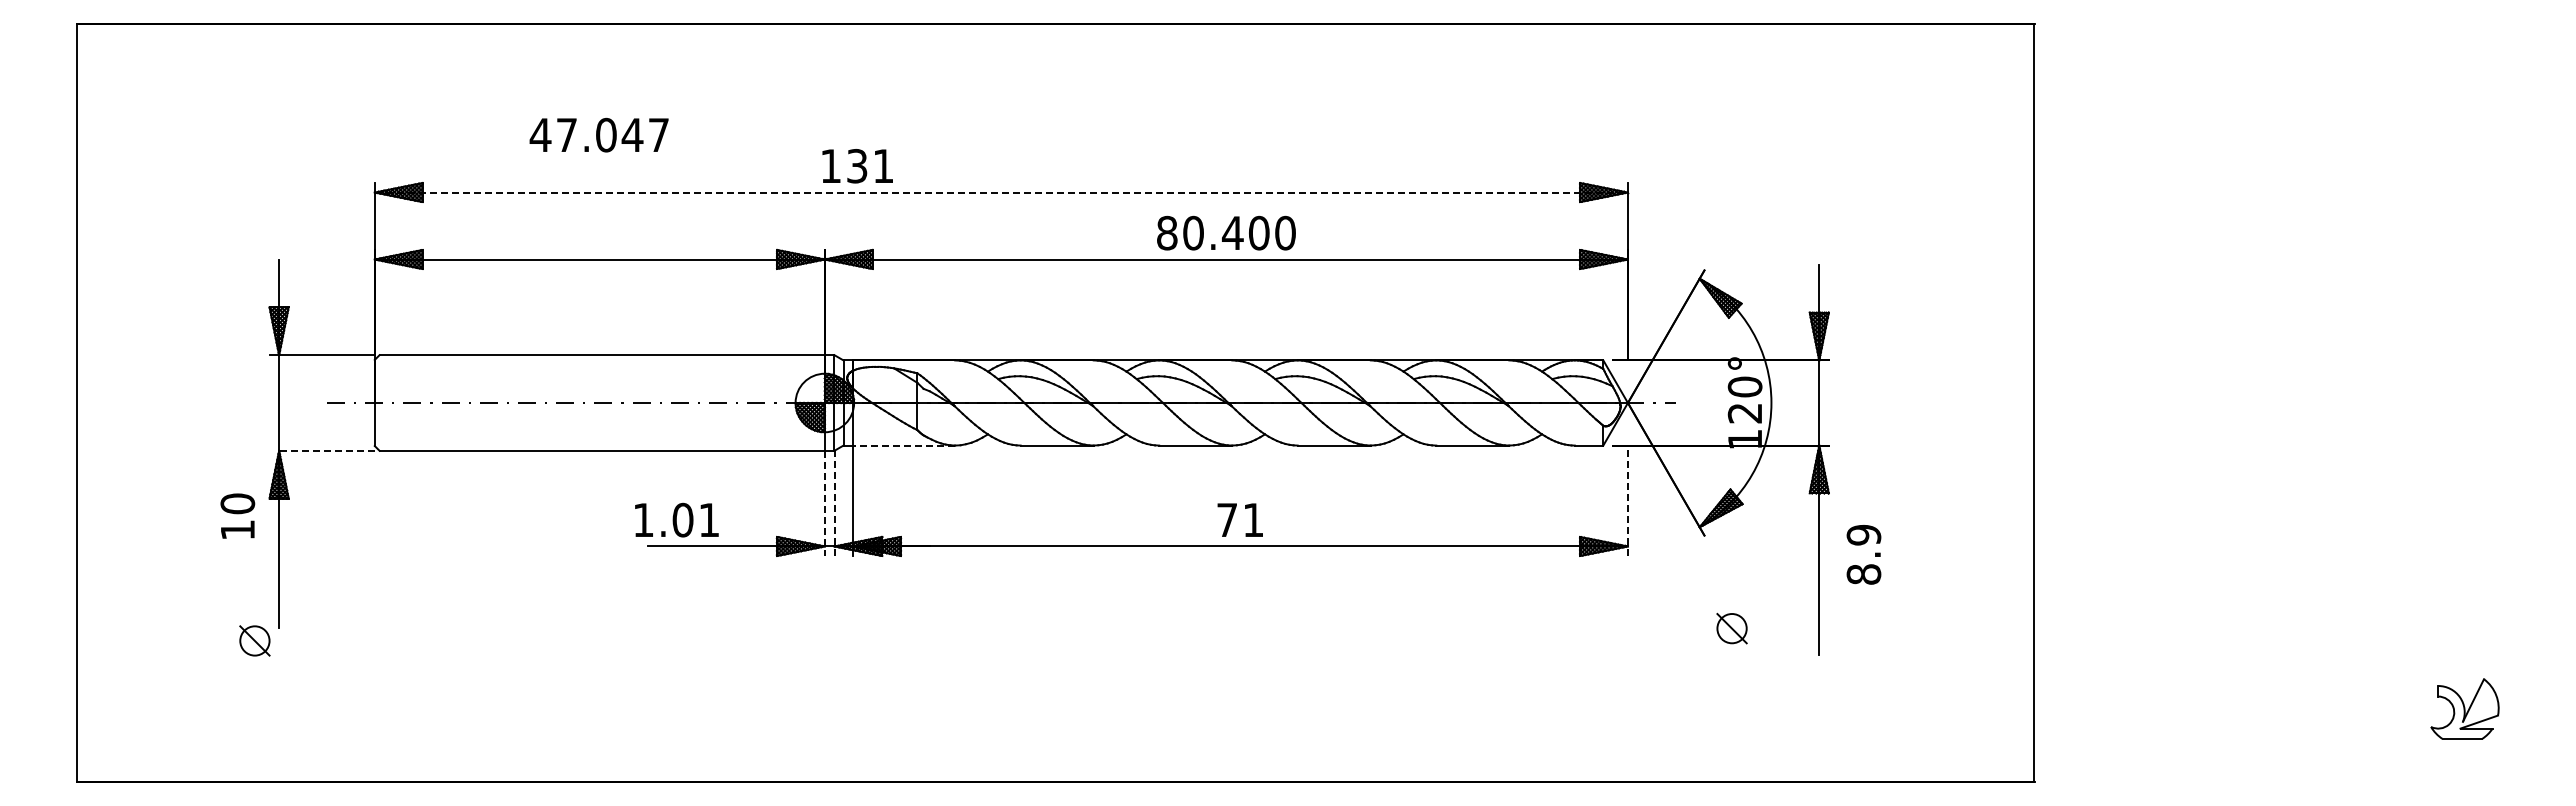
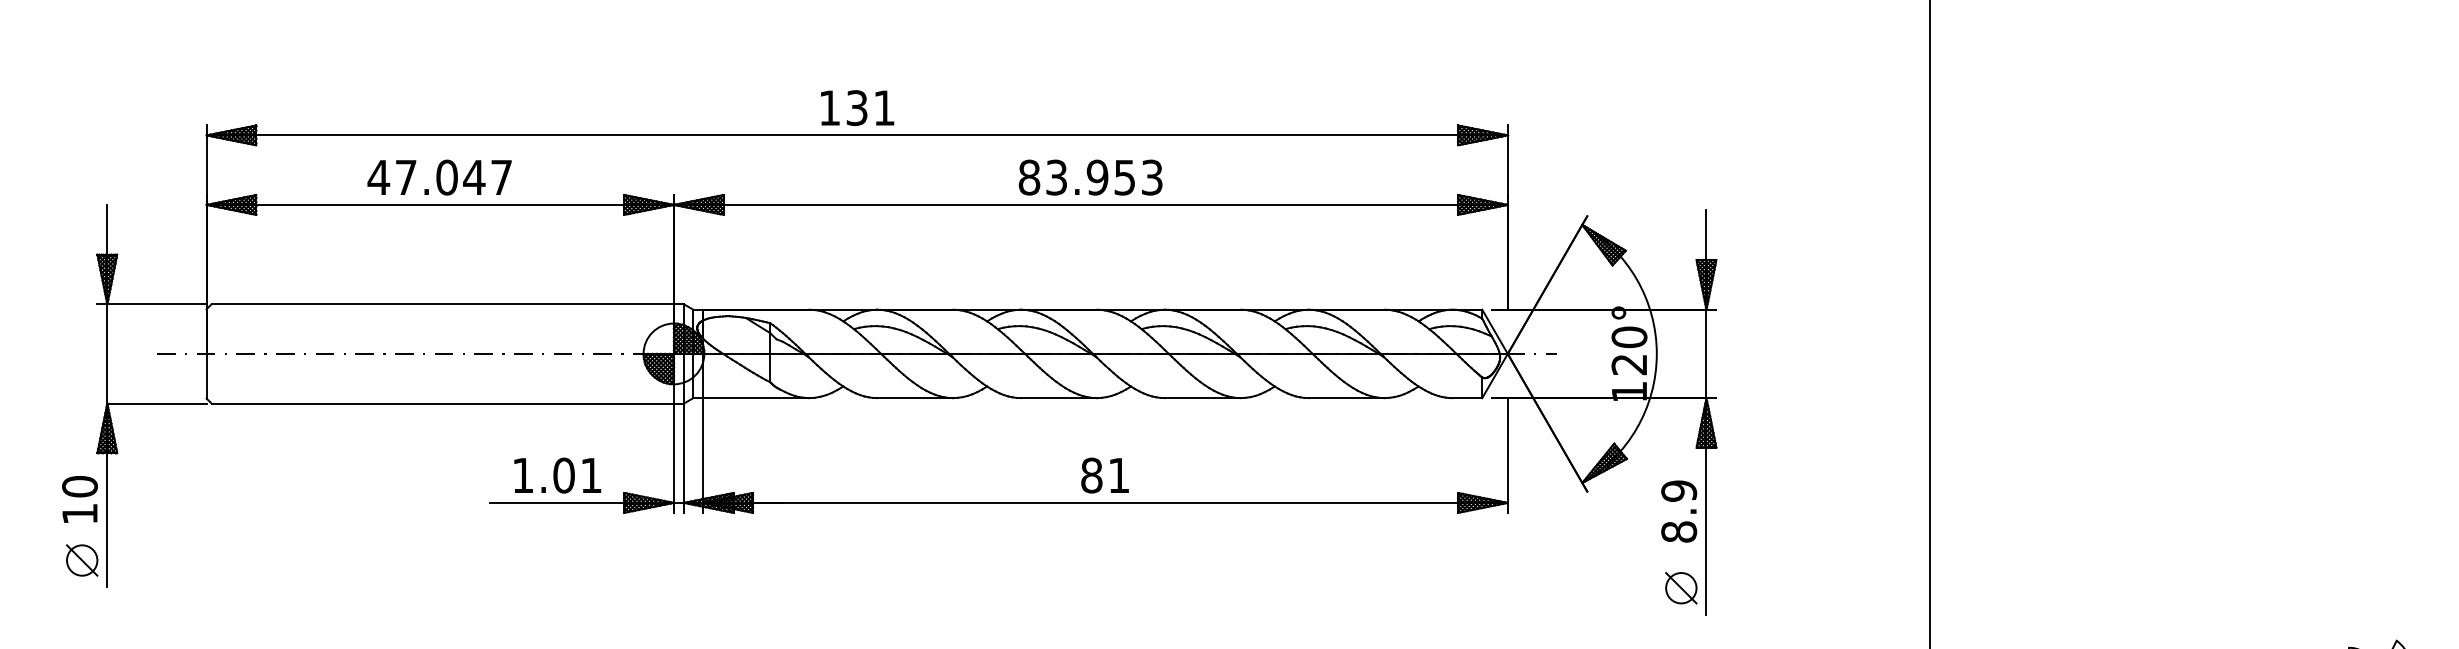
text: (598, 134) -> (438, 176), moved
text: (857, 166) -> (857, 108), moved
line: (1001, 192) -> (857, 135), dashed -> solid
text: (1239, 232) -> (1104, 176), 80.400 -> 83.953
line: (903, 445) -> (755, 398), dashed -> solid
line: (326, 450) -> (156, 403), dashed -> solid
line: (1627, 500) -> (1507, 455), dashed -> solid
line: (824, 503) -> (673, 458), dashed -> solid
line: (834, 503) -> (683, 458), dashed -> solid
text: (237, 515) -> (79, 498), moved
text: (676, 519) -> (557, 474), moved
text: (1227, 519) -> (1092, 474), 71 -> 81
text: (1863, 554) -> (1678, 511), moved
part: (1731, 628) -> (1680, 588), moved
part: (254, 640) -> (81, 560), moved

